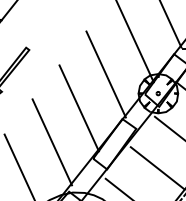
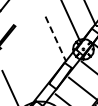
line: (105, 74) -> (55, 39), solid -> dashed
line: (78, 107) -> (41, 56), removed
line: (52, 141) -> (27, 74), removed

